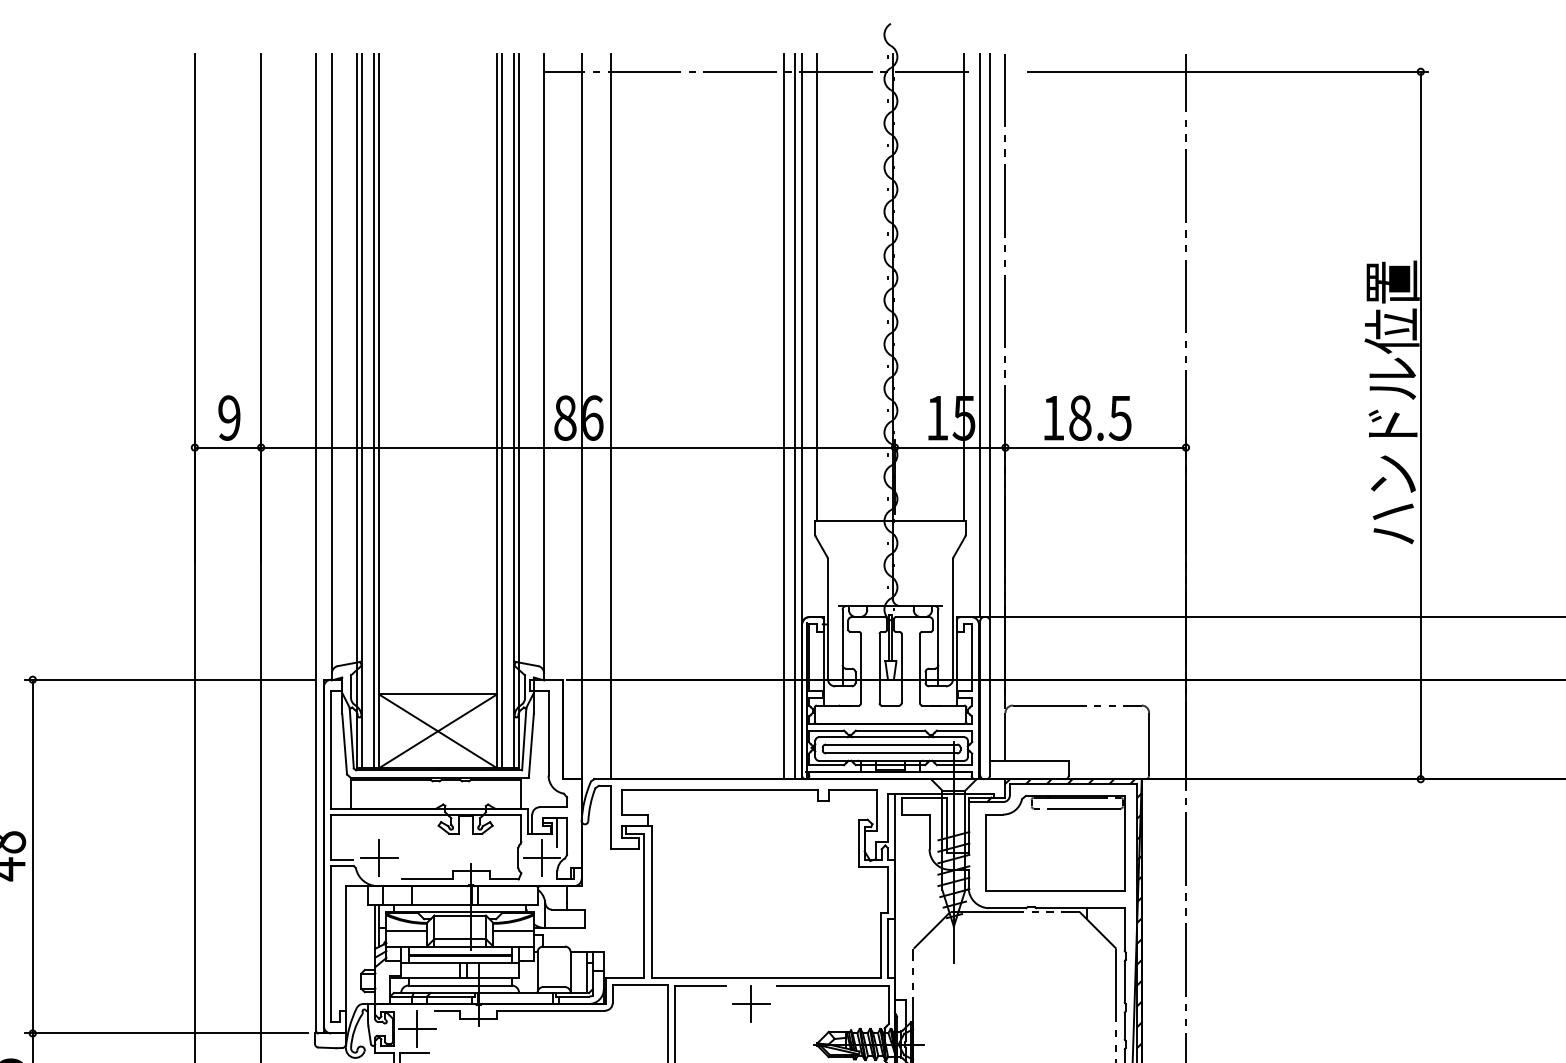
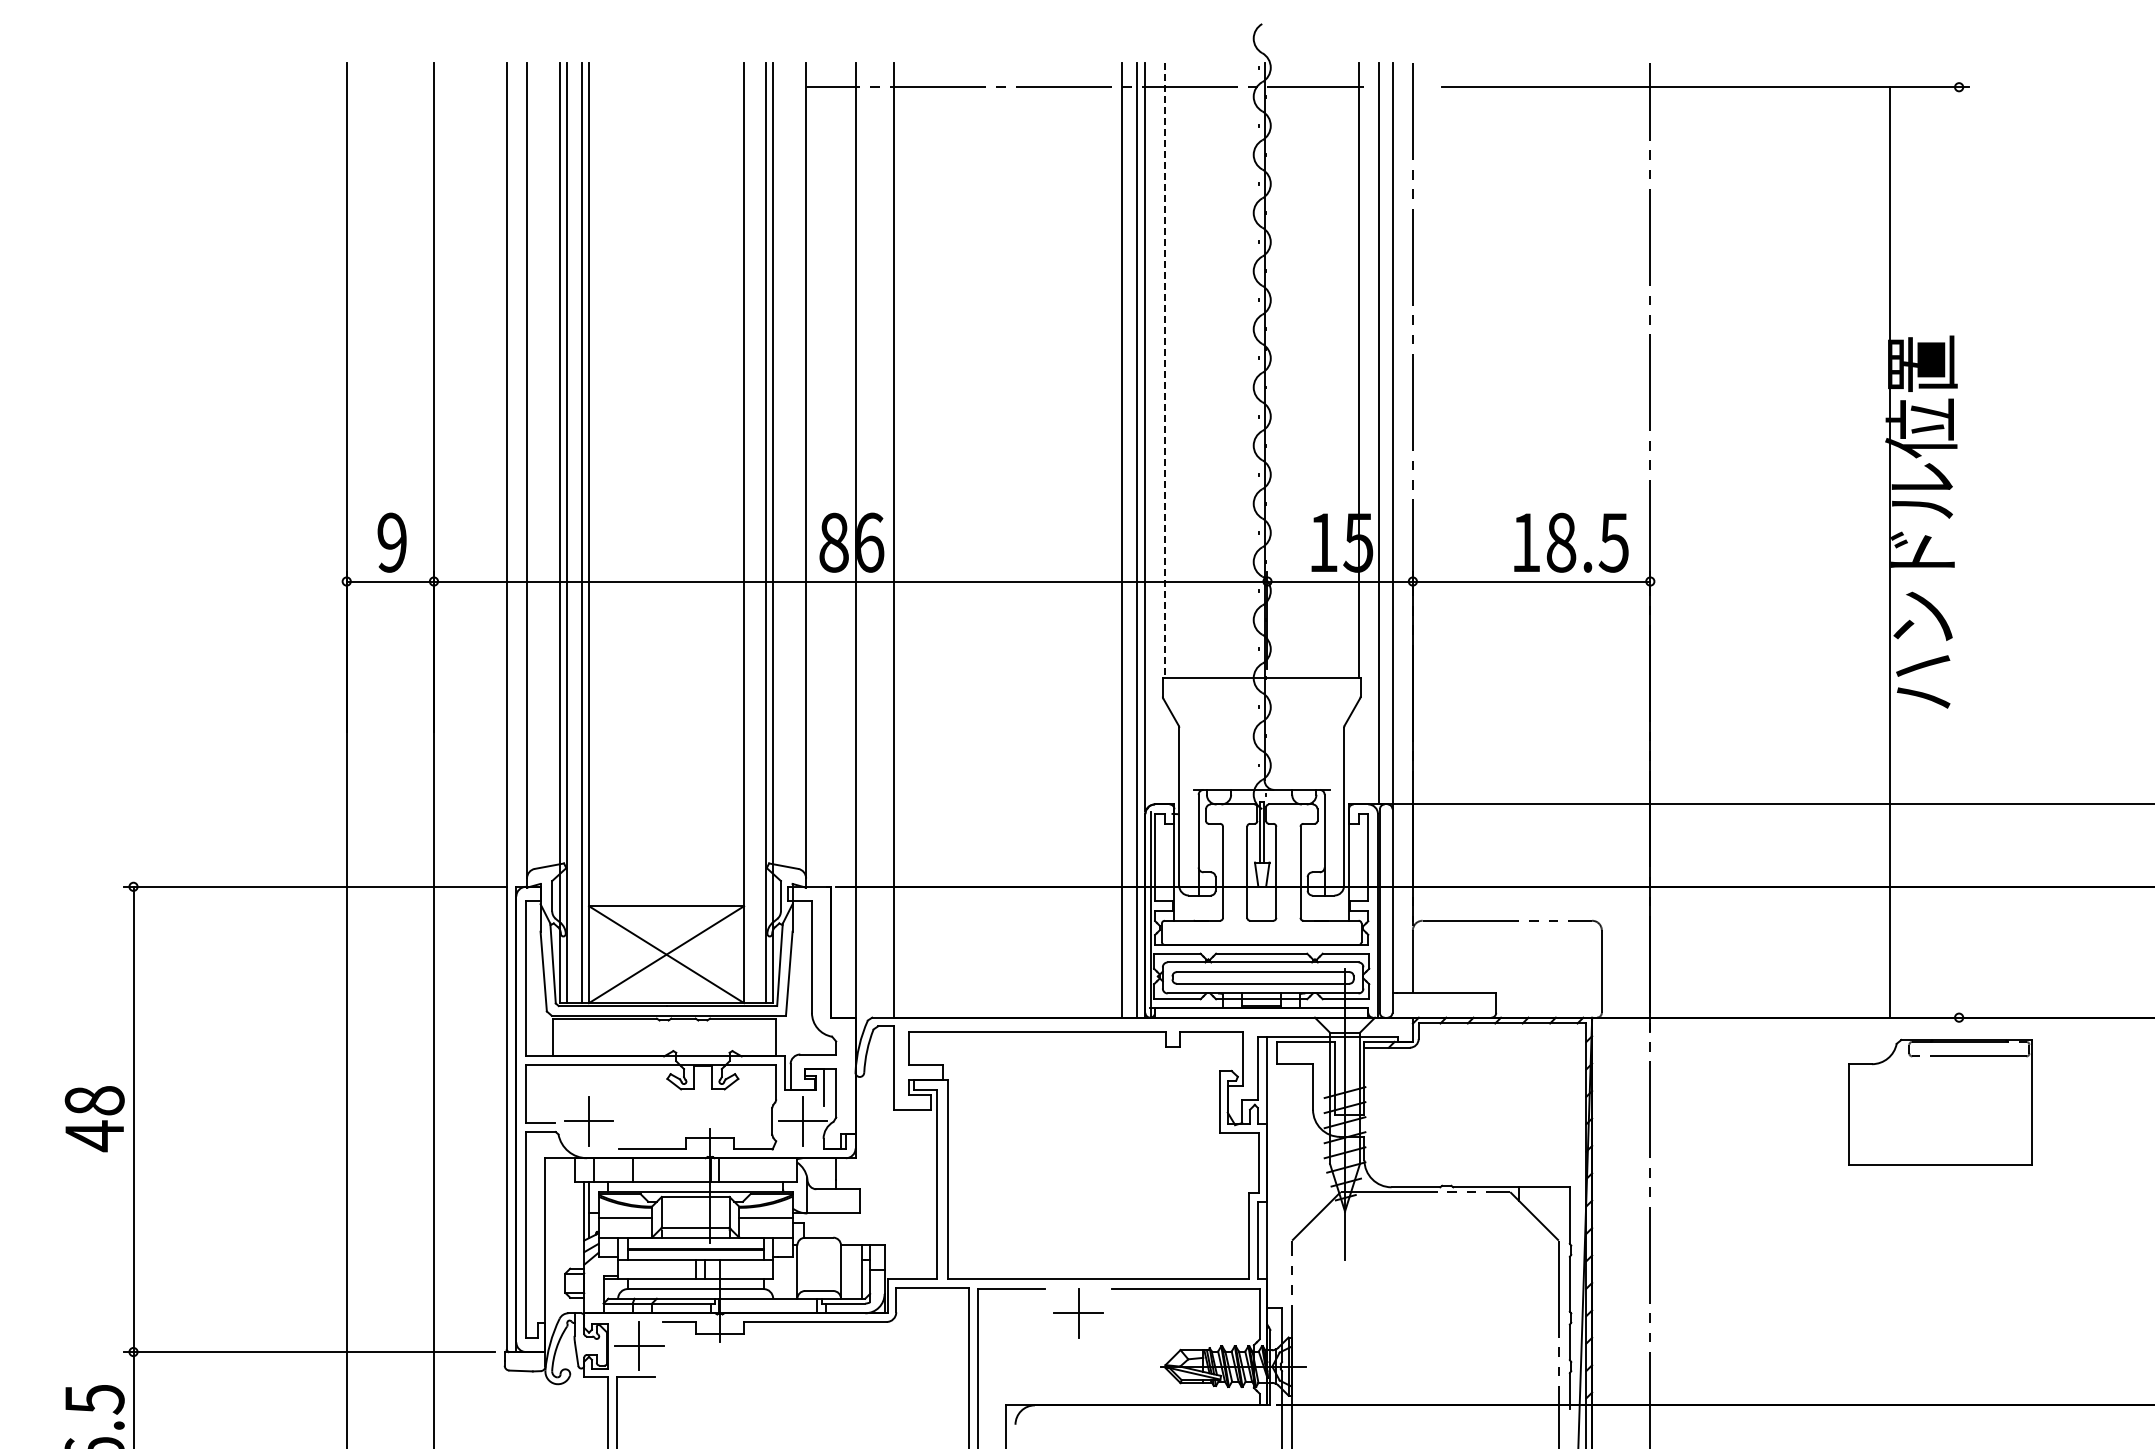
line: (816, 287) -> (1164, 370), solid -> dashed
line: (501, 411) -> (750, 533), removed
text: (1088, 417) -> (1571, 542), moved
line: (1421, 425) -> (1890, 552), moved
part: (1055, 842) -> (1940, 1101), moved

